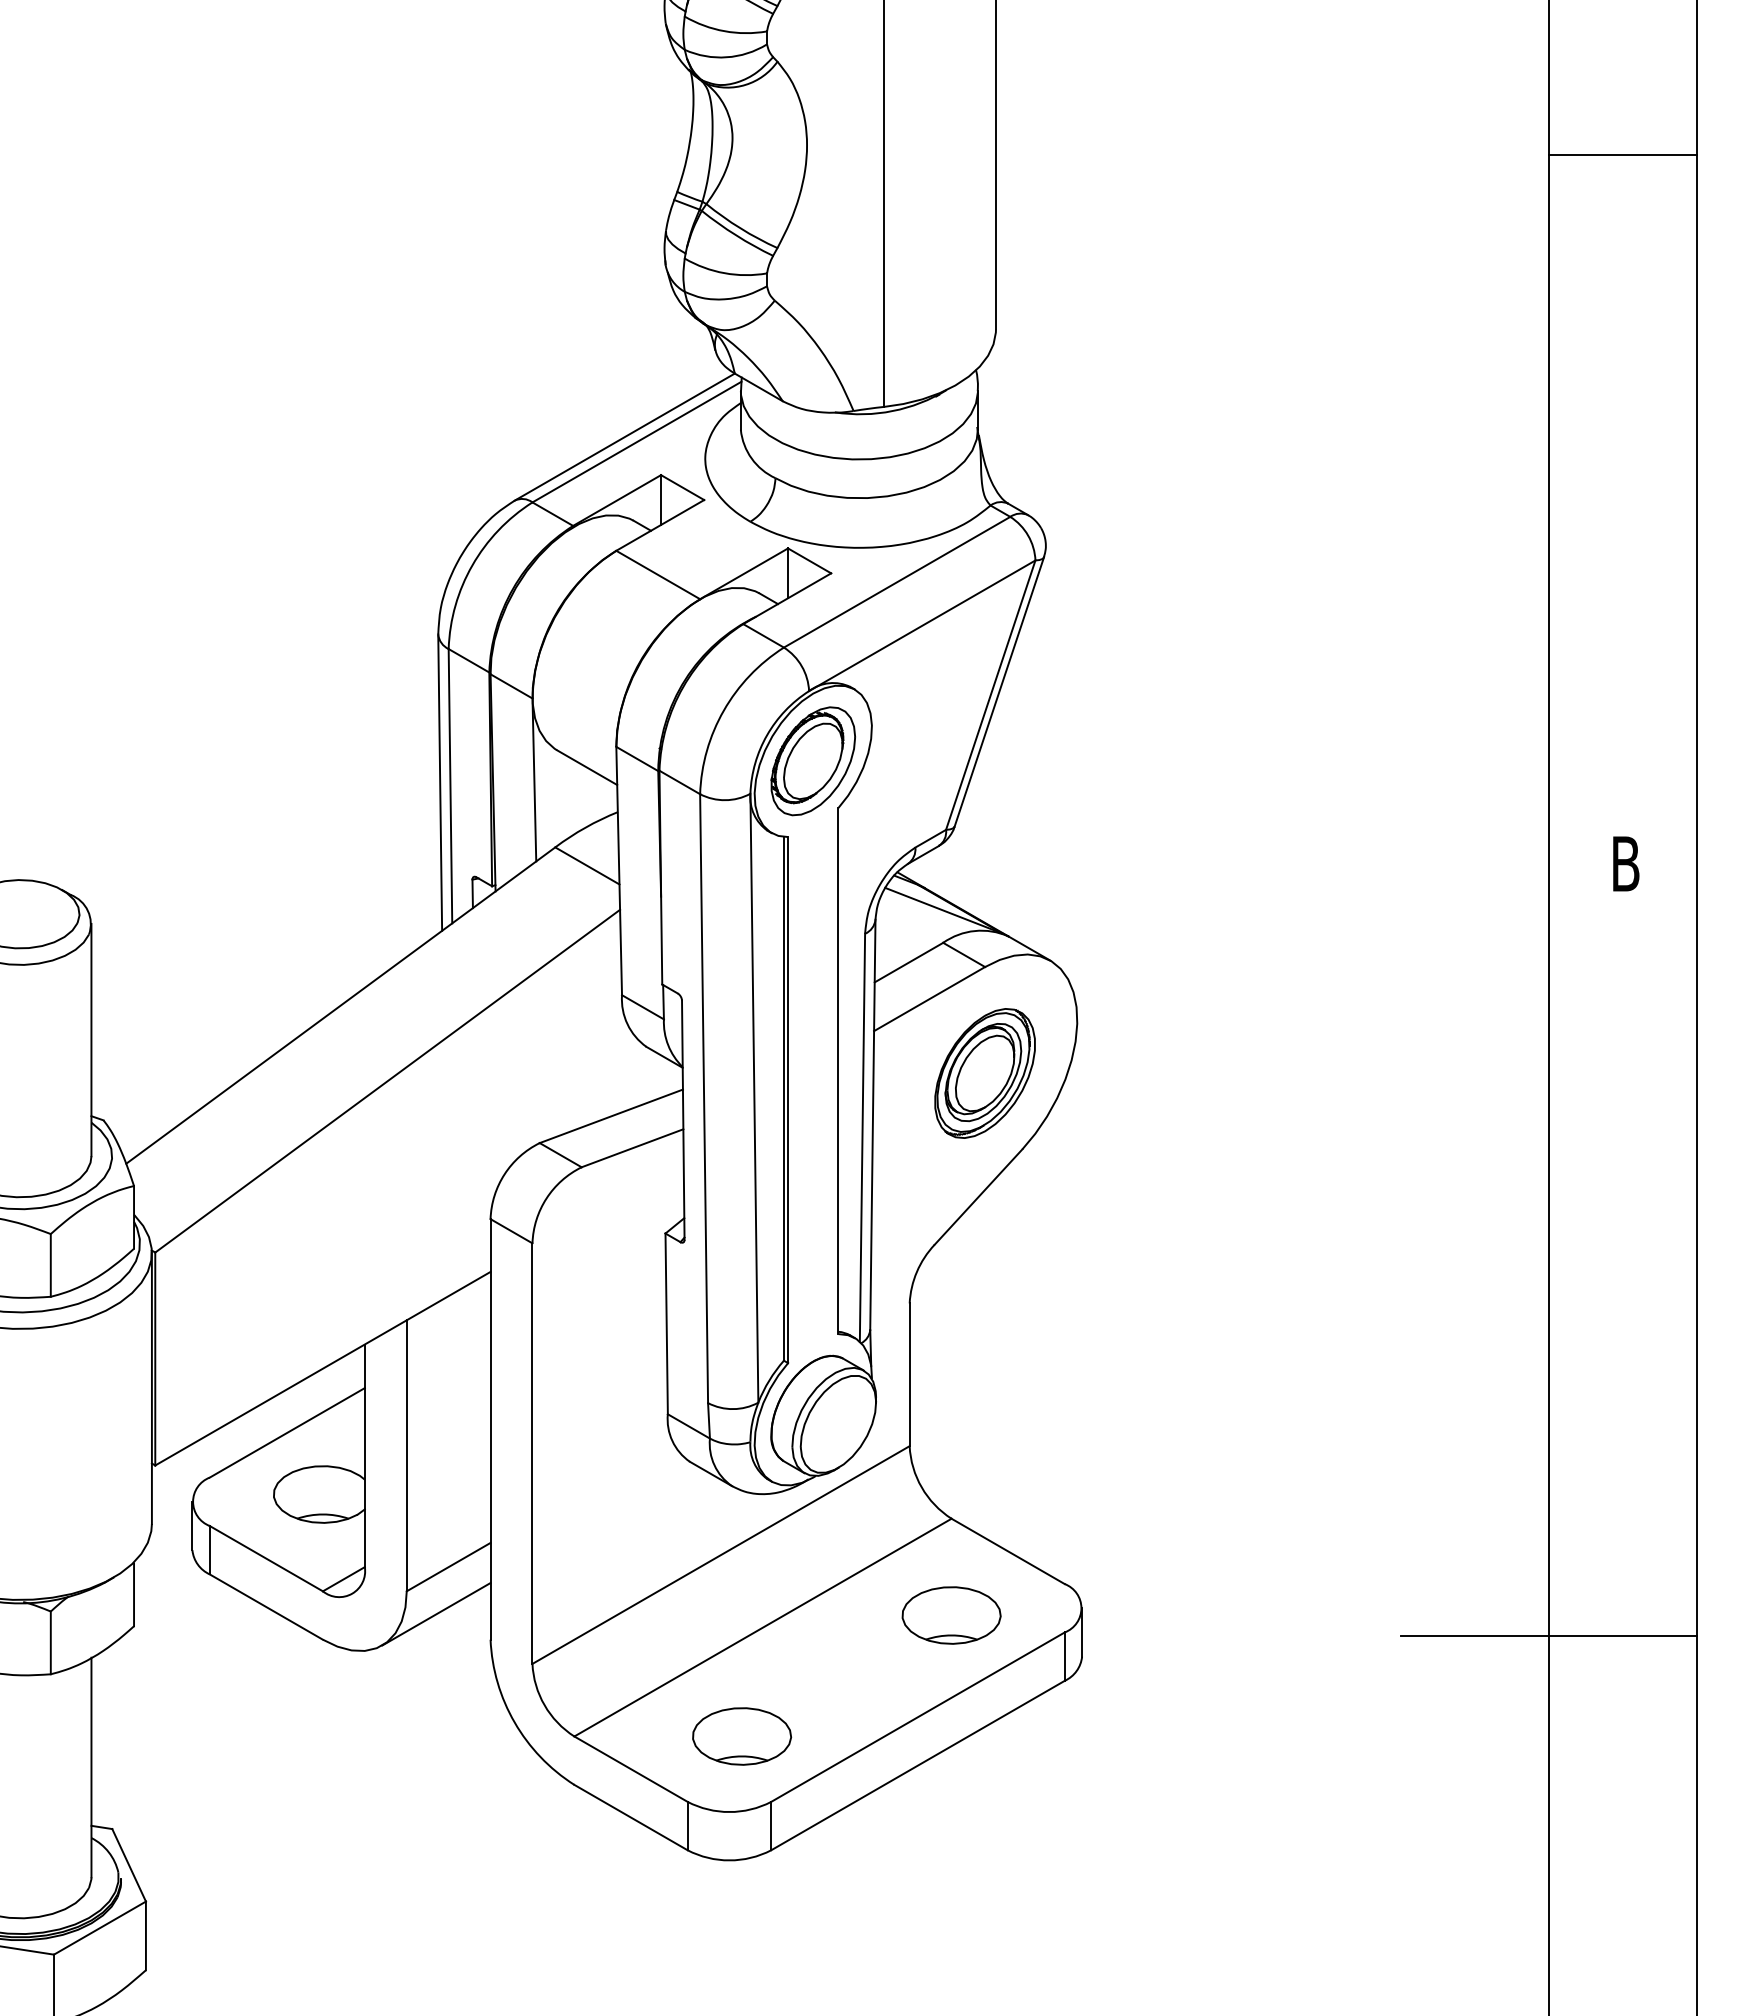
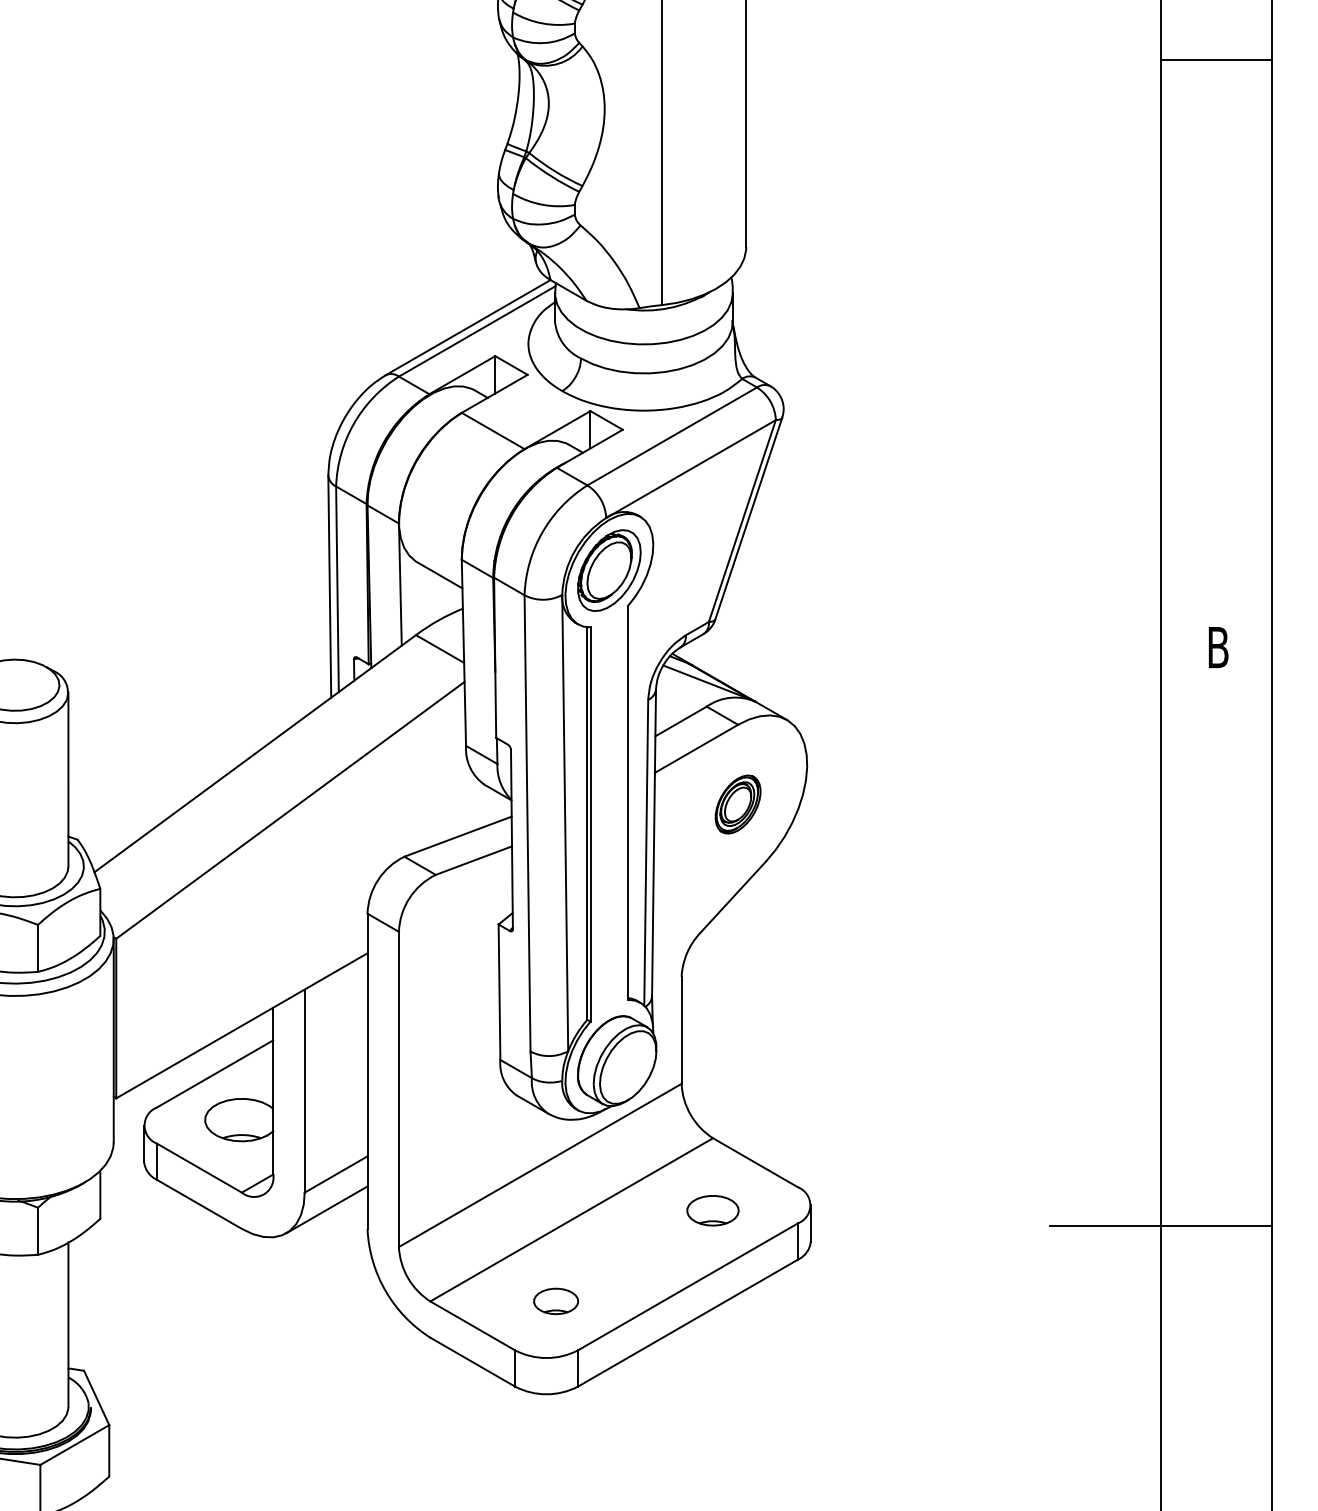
line: (1622, 154) -> (1215, 59), moved
part: (984, 1073) -> (737, 804), size x0.6
part: (951, 1615) -> (712, 1210), size x0.7
part: (742, 1736) -> (556, 1301), size x0.6

